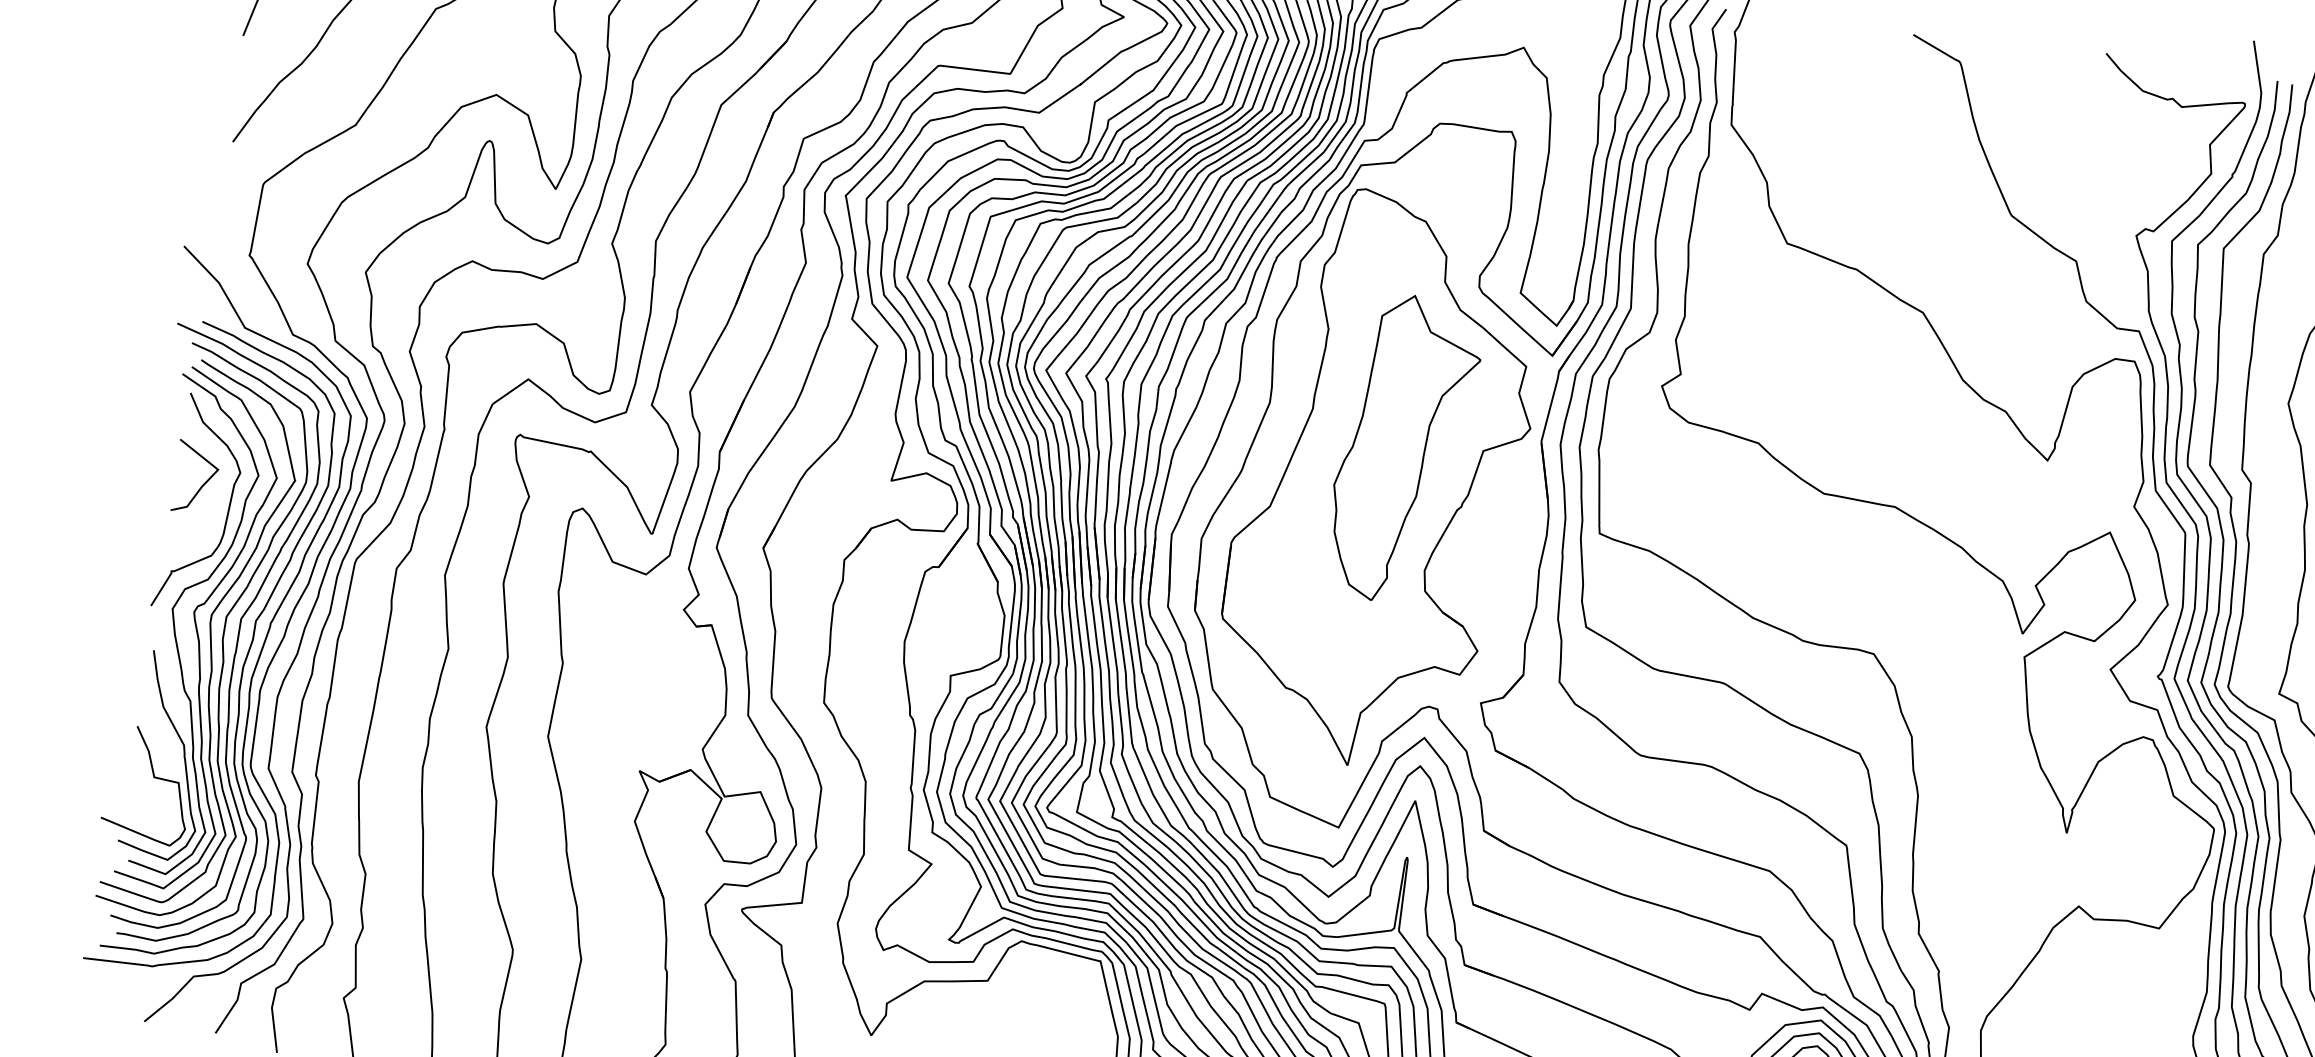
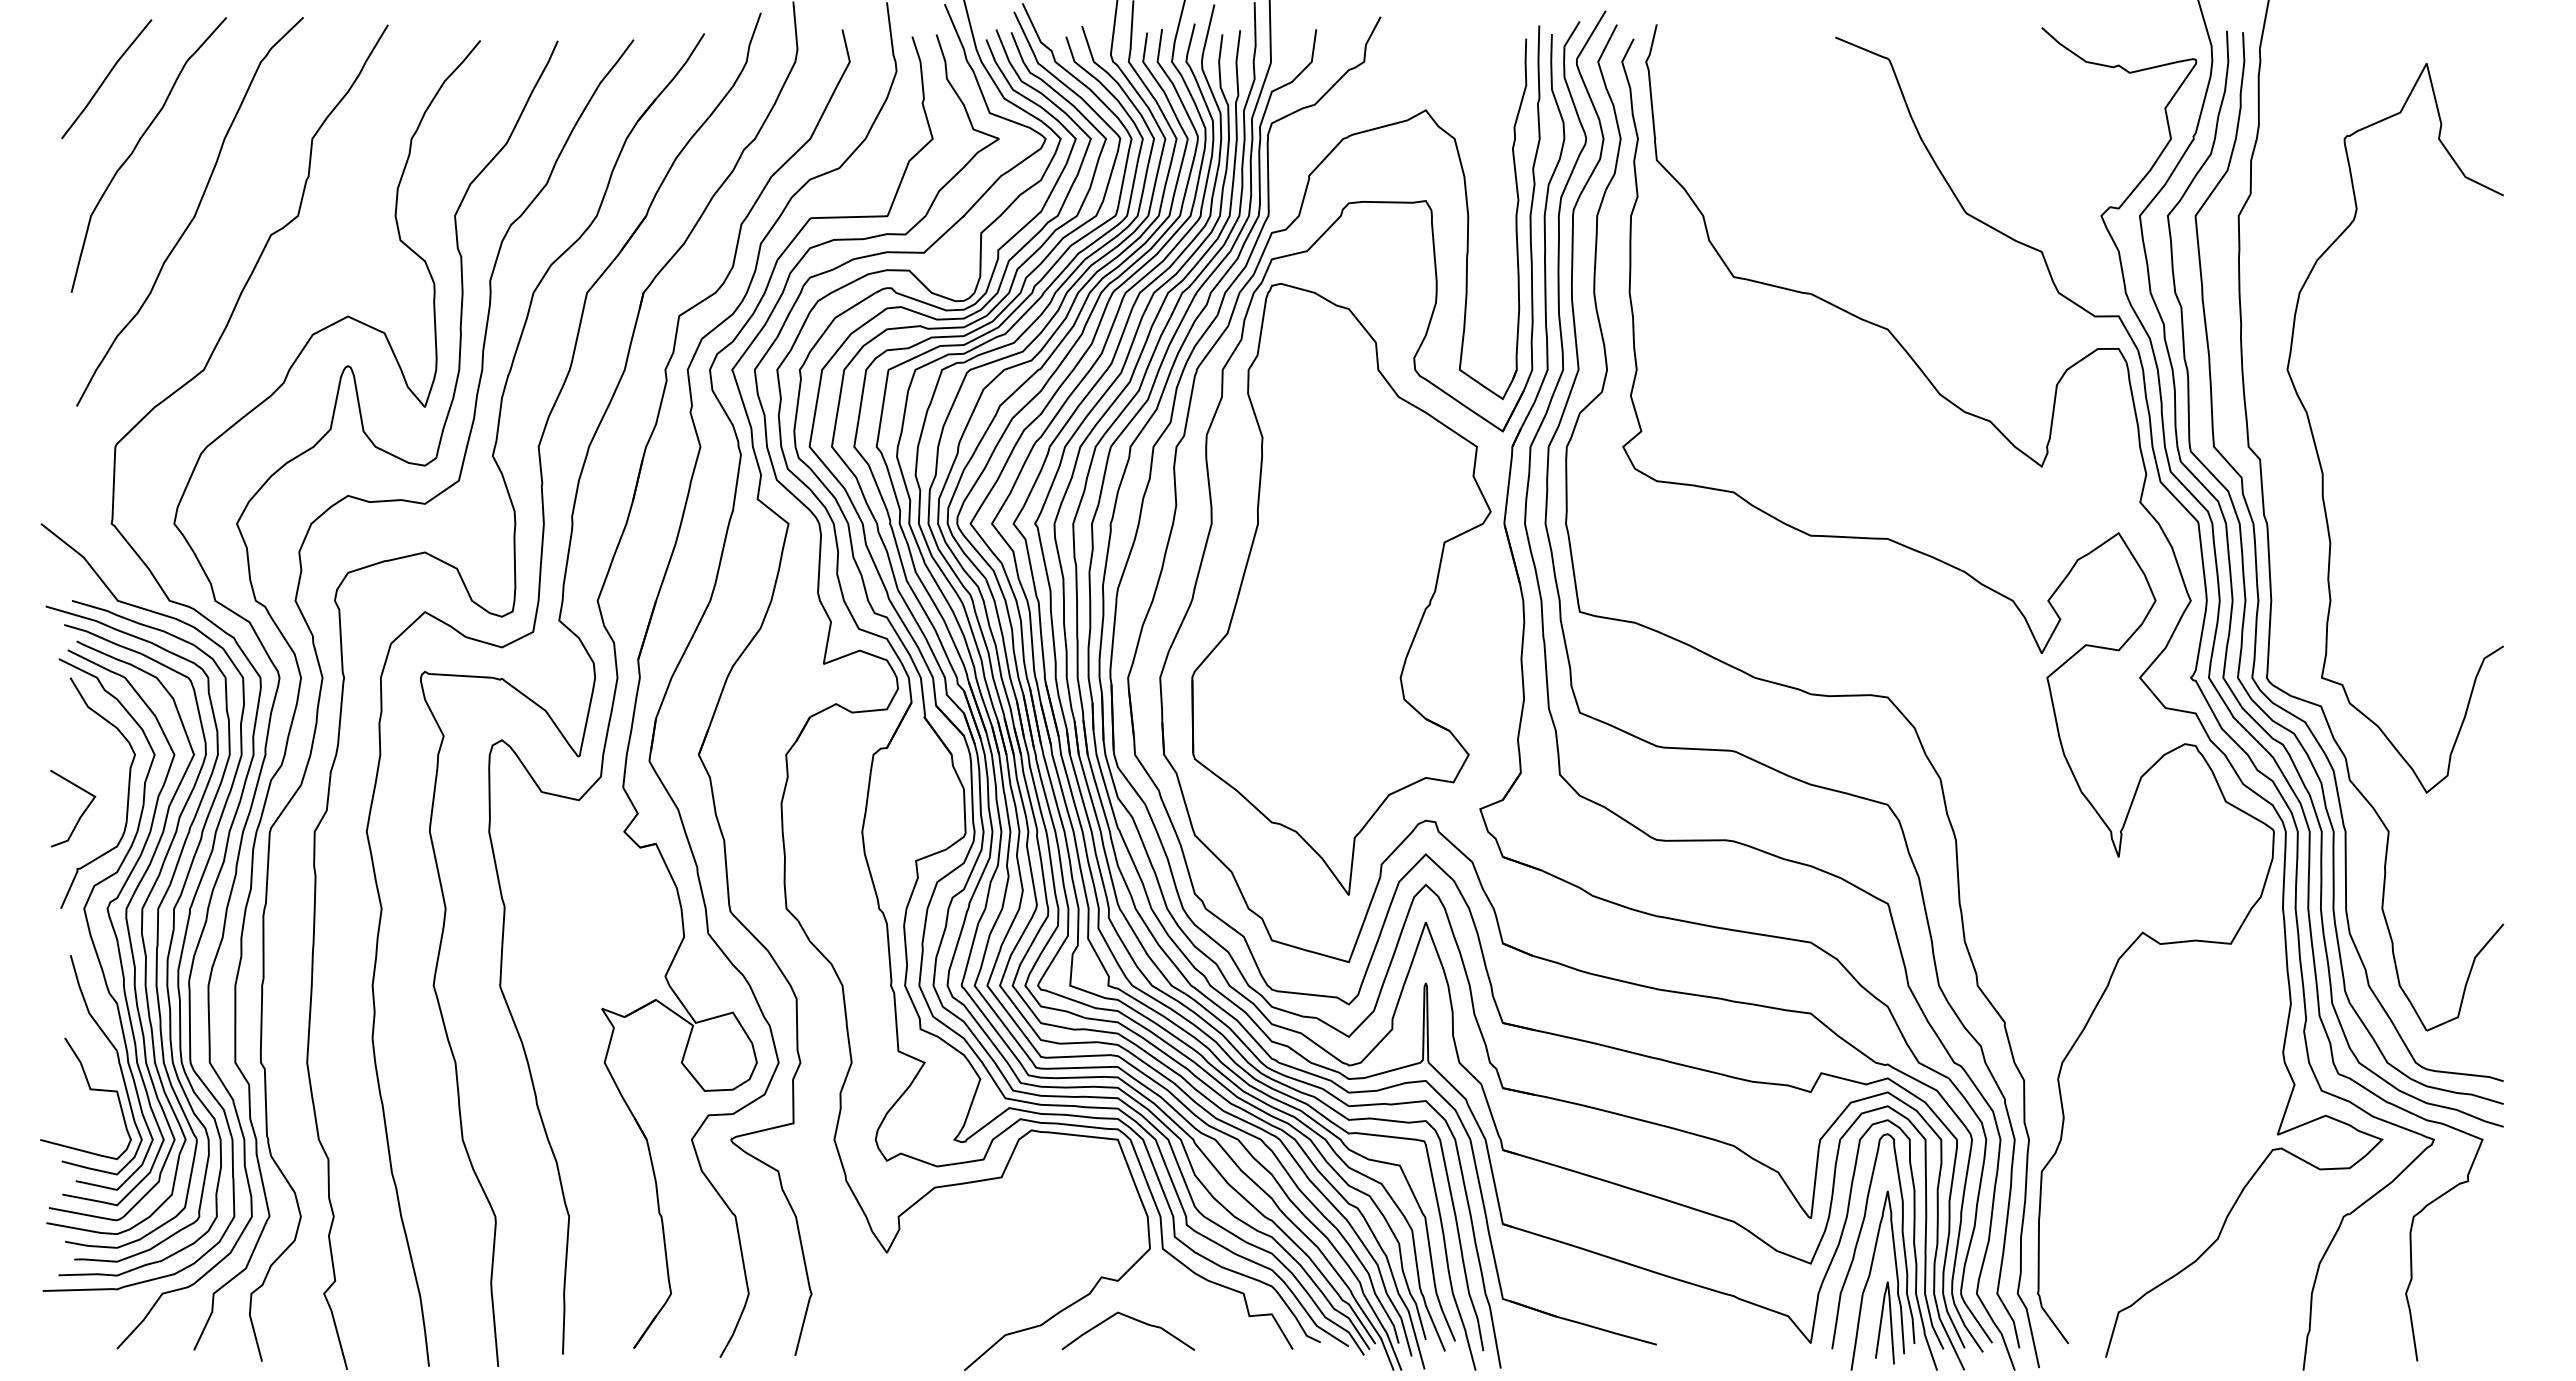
part: (1403, 449) -> (1359, 552), removed
line: (204, 482) -> (82, 812), moved

